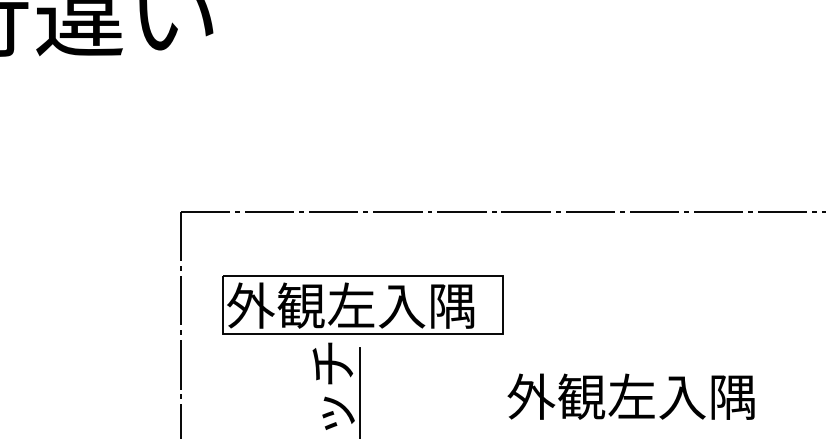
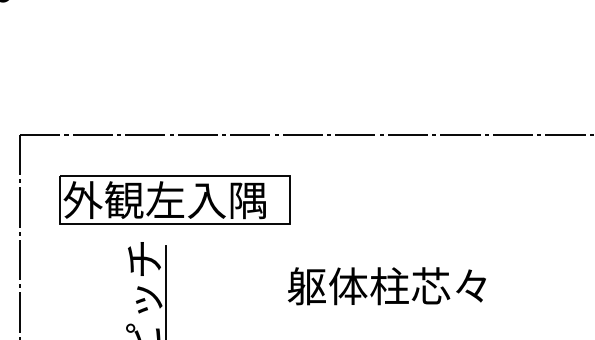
part: (362, 304) -> (174, 199), moved
text: (630, 396) -> (388, 286), 外観左入隅 -> 躯体柱芯々

